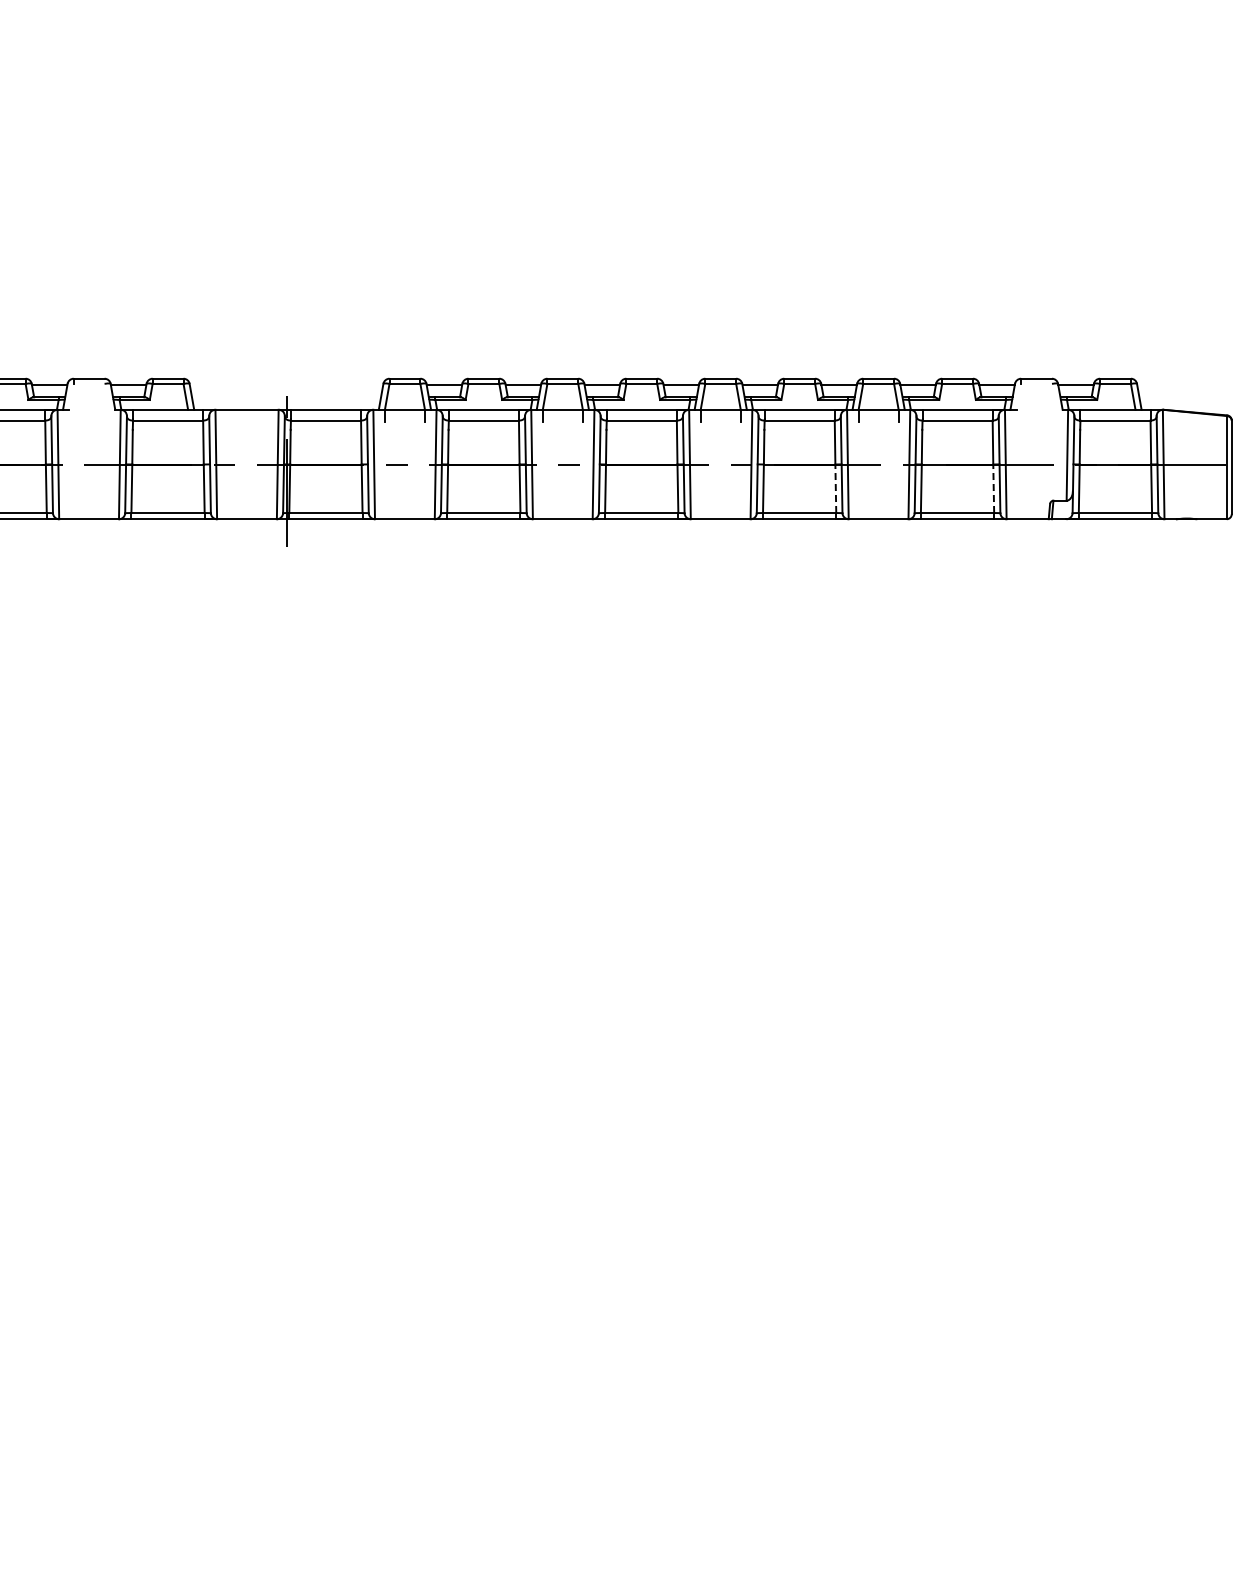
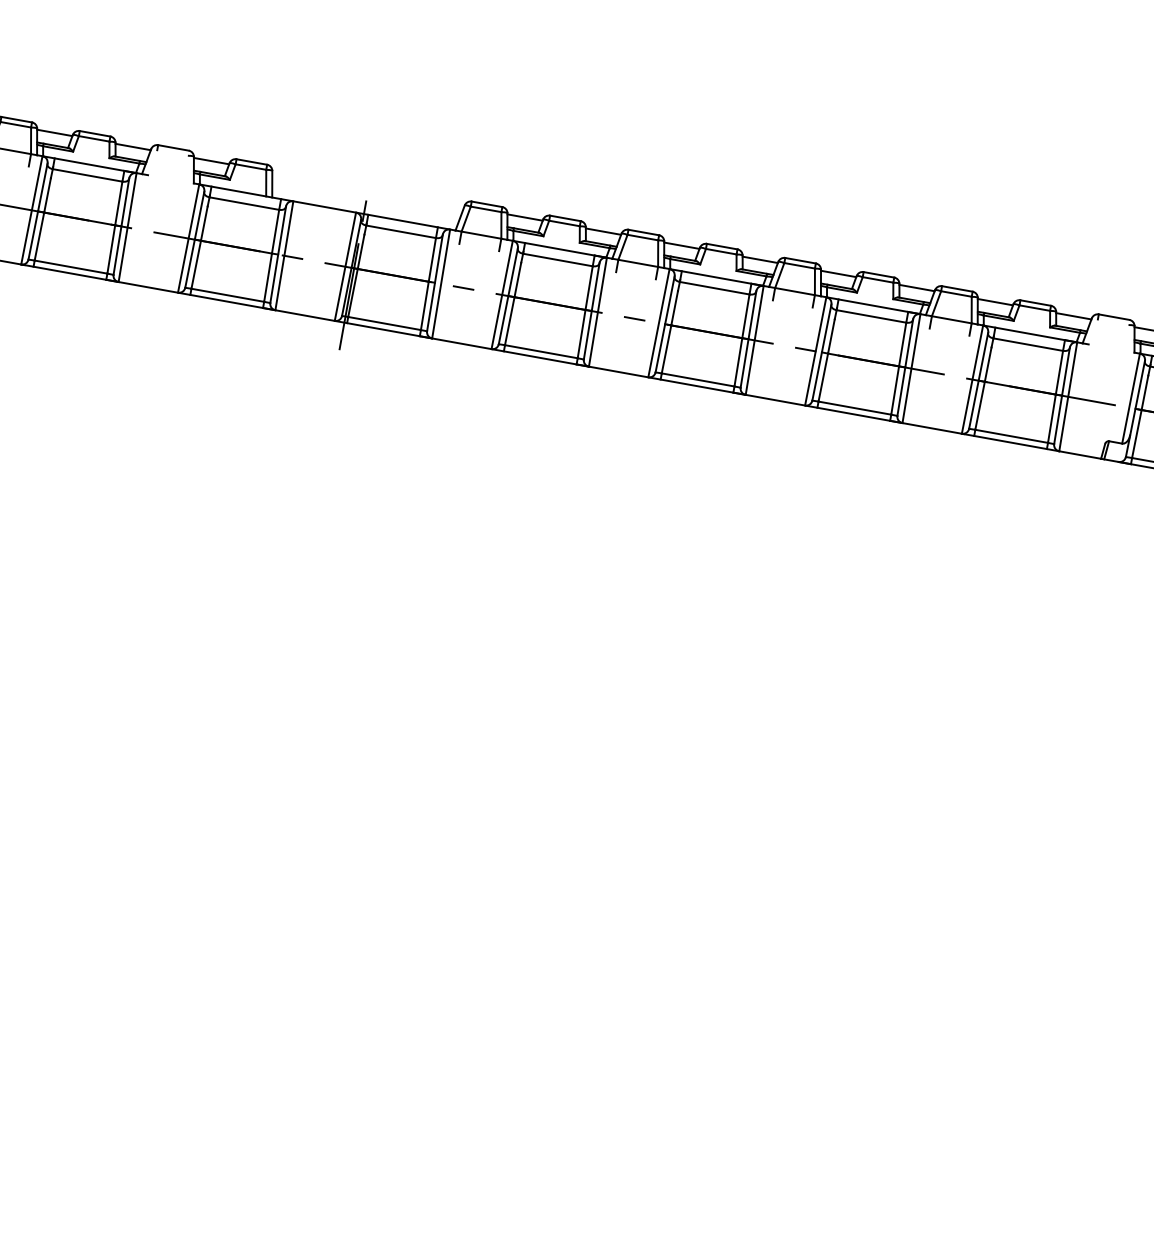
line: (835, 488) -> (894, 390), dashed -> solid
line: (993, 488) -> (1051, 418), dashed -> solid

